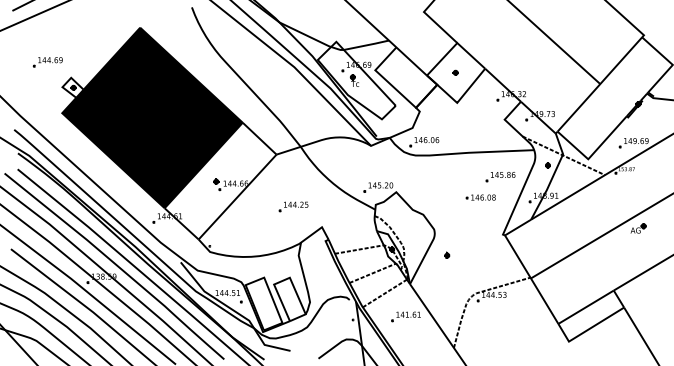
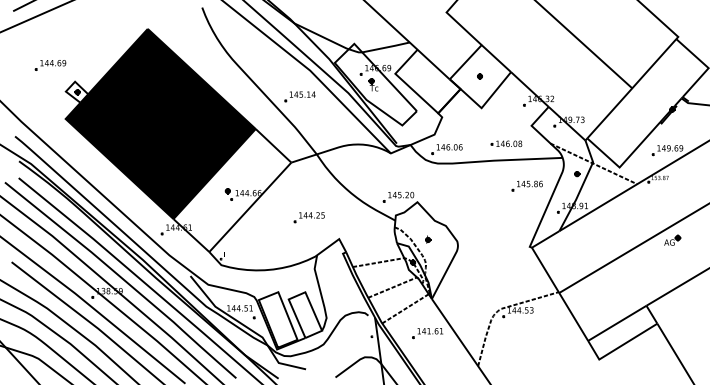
part: (284, 91) -> (299, 96), added
part: (480, 197) -> (506, 143), moved
part: (447, 255) -> (428, 239), moved

